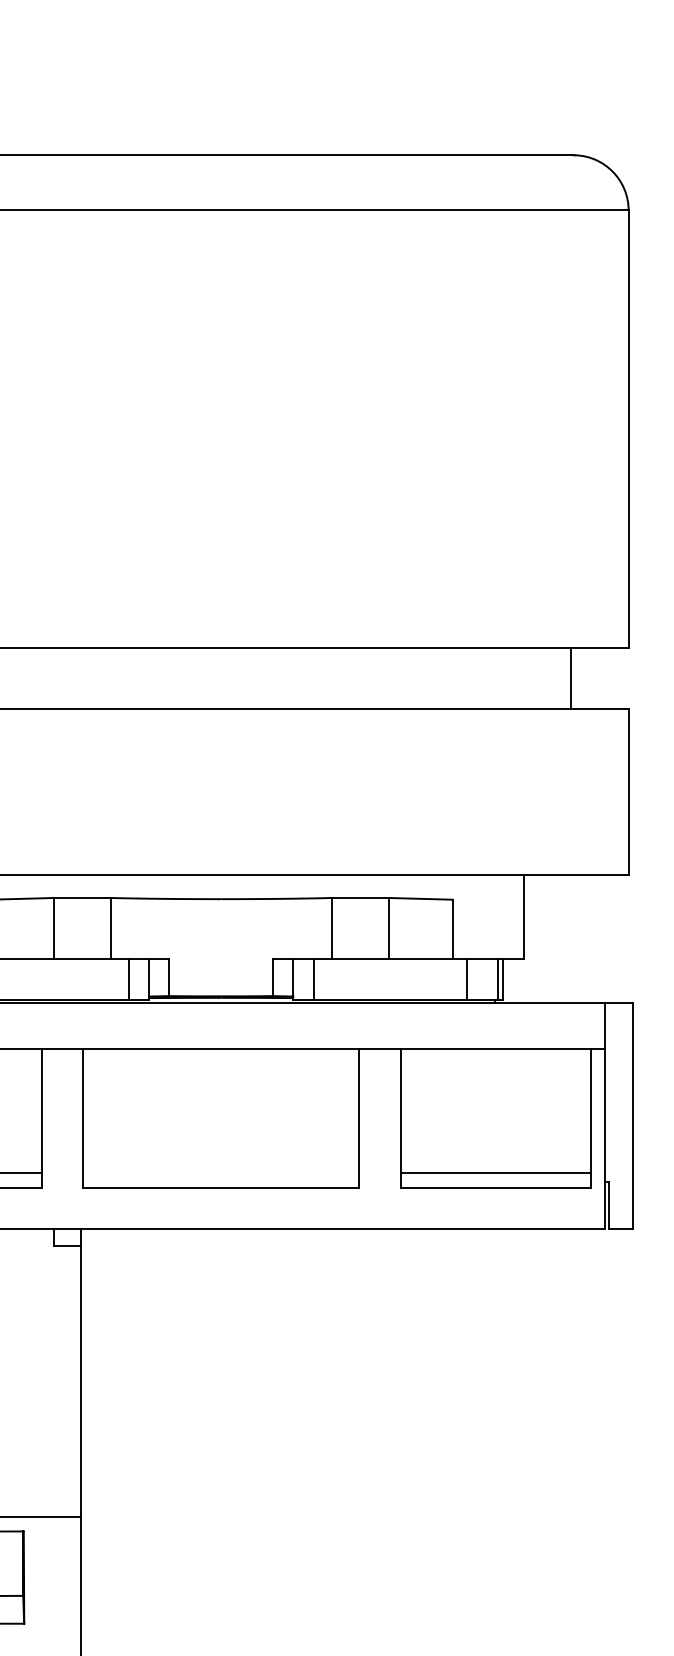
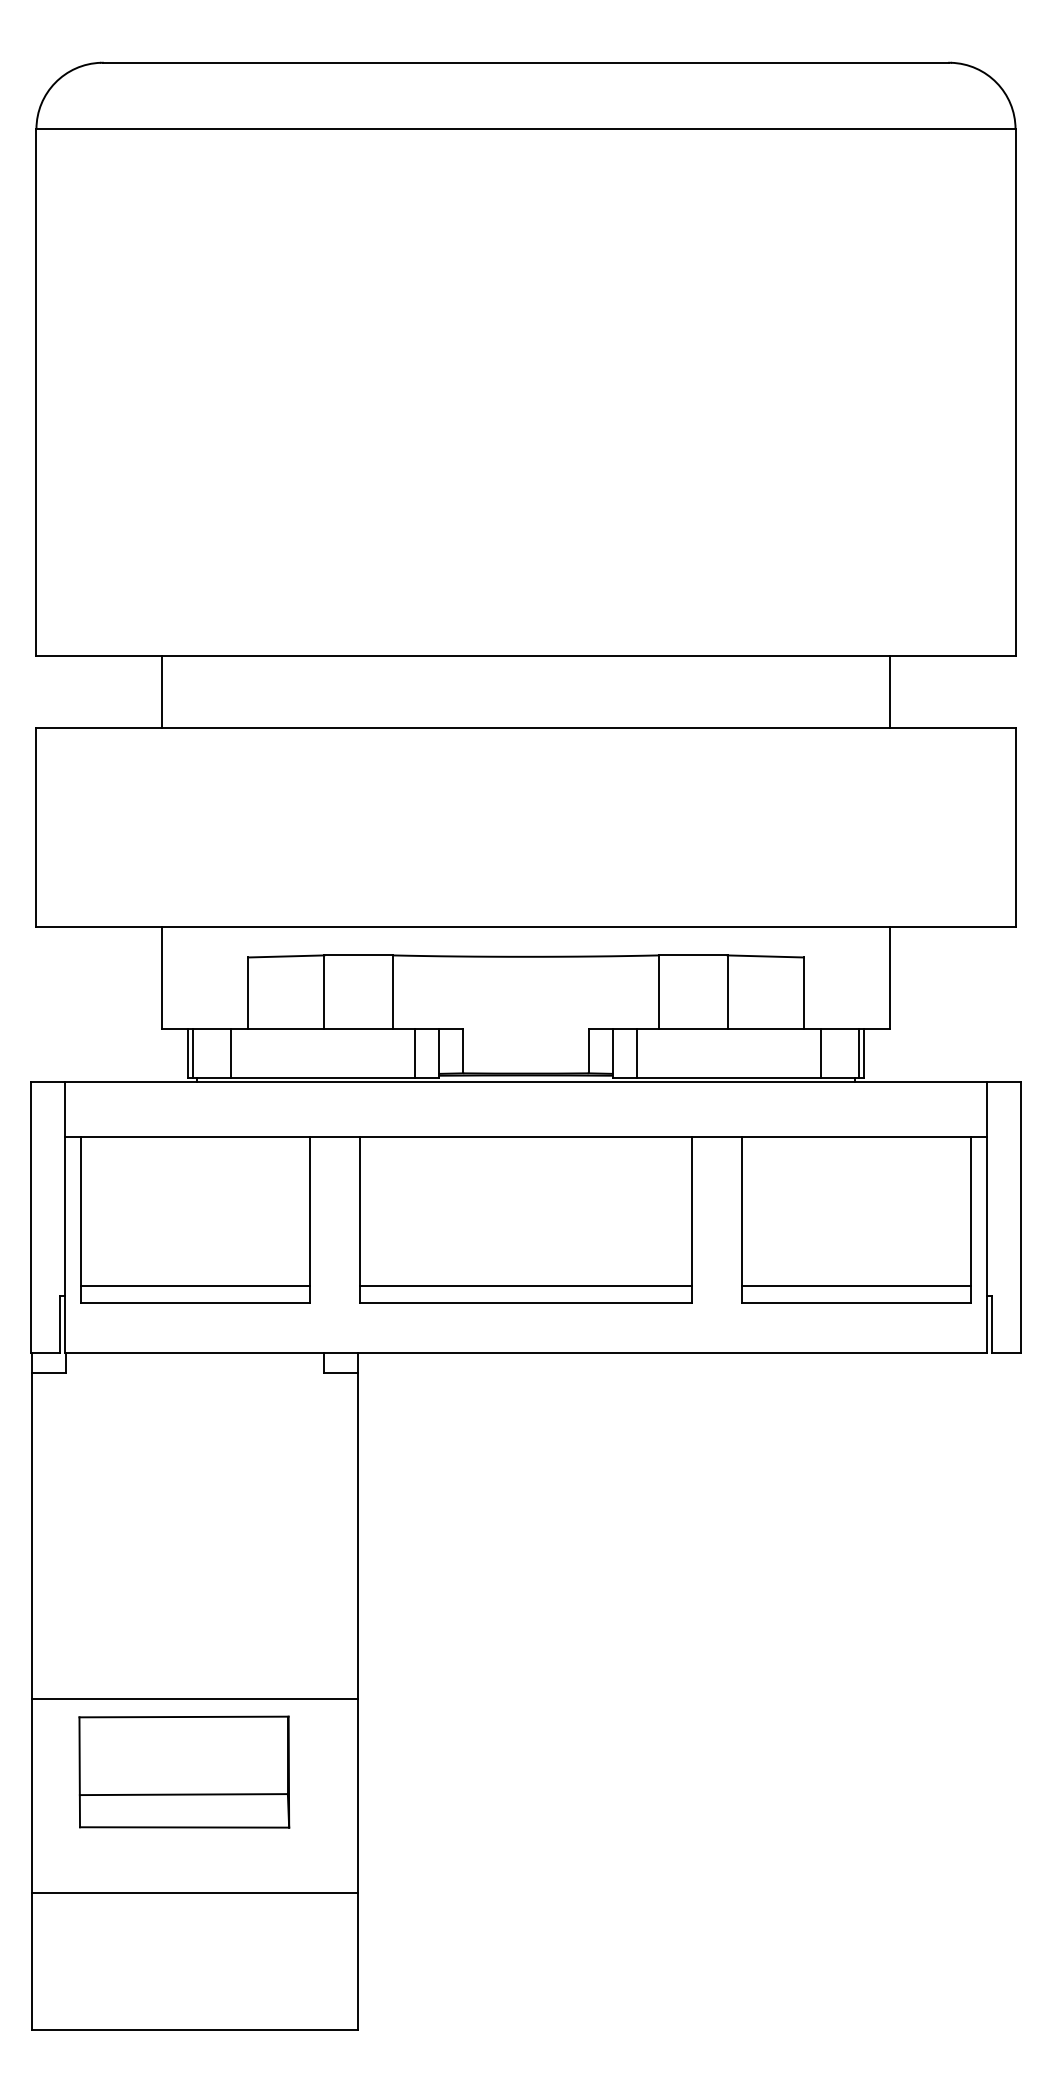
line: (571, 678) -> (889, 691), moved
line: (220, 1173) -> (525, 1286), added

